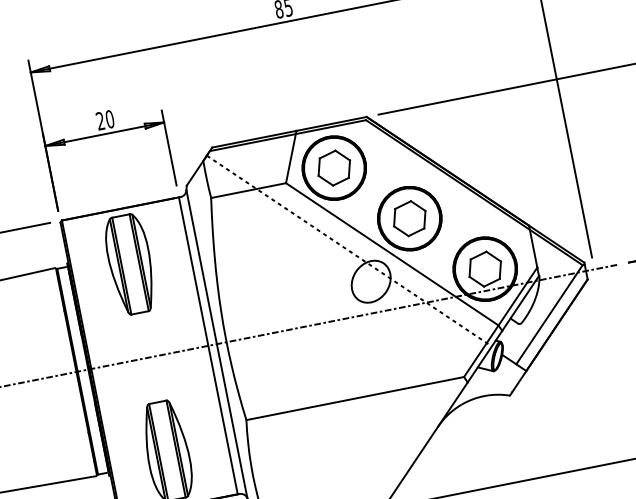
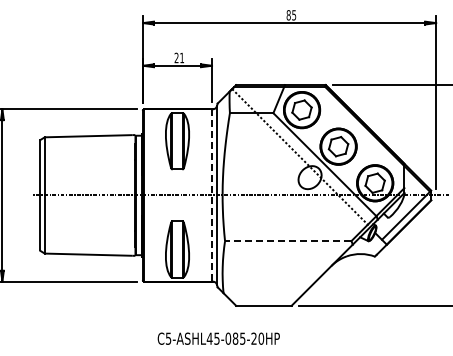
text: (110, 118) -> (182, 57), 20 -> 21
line: (209, 345) -> (212, 195), solid -> dashed
line: (354, 399) -> (287, 241), solid -> dashed

